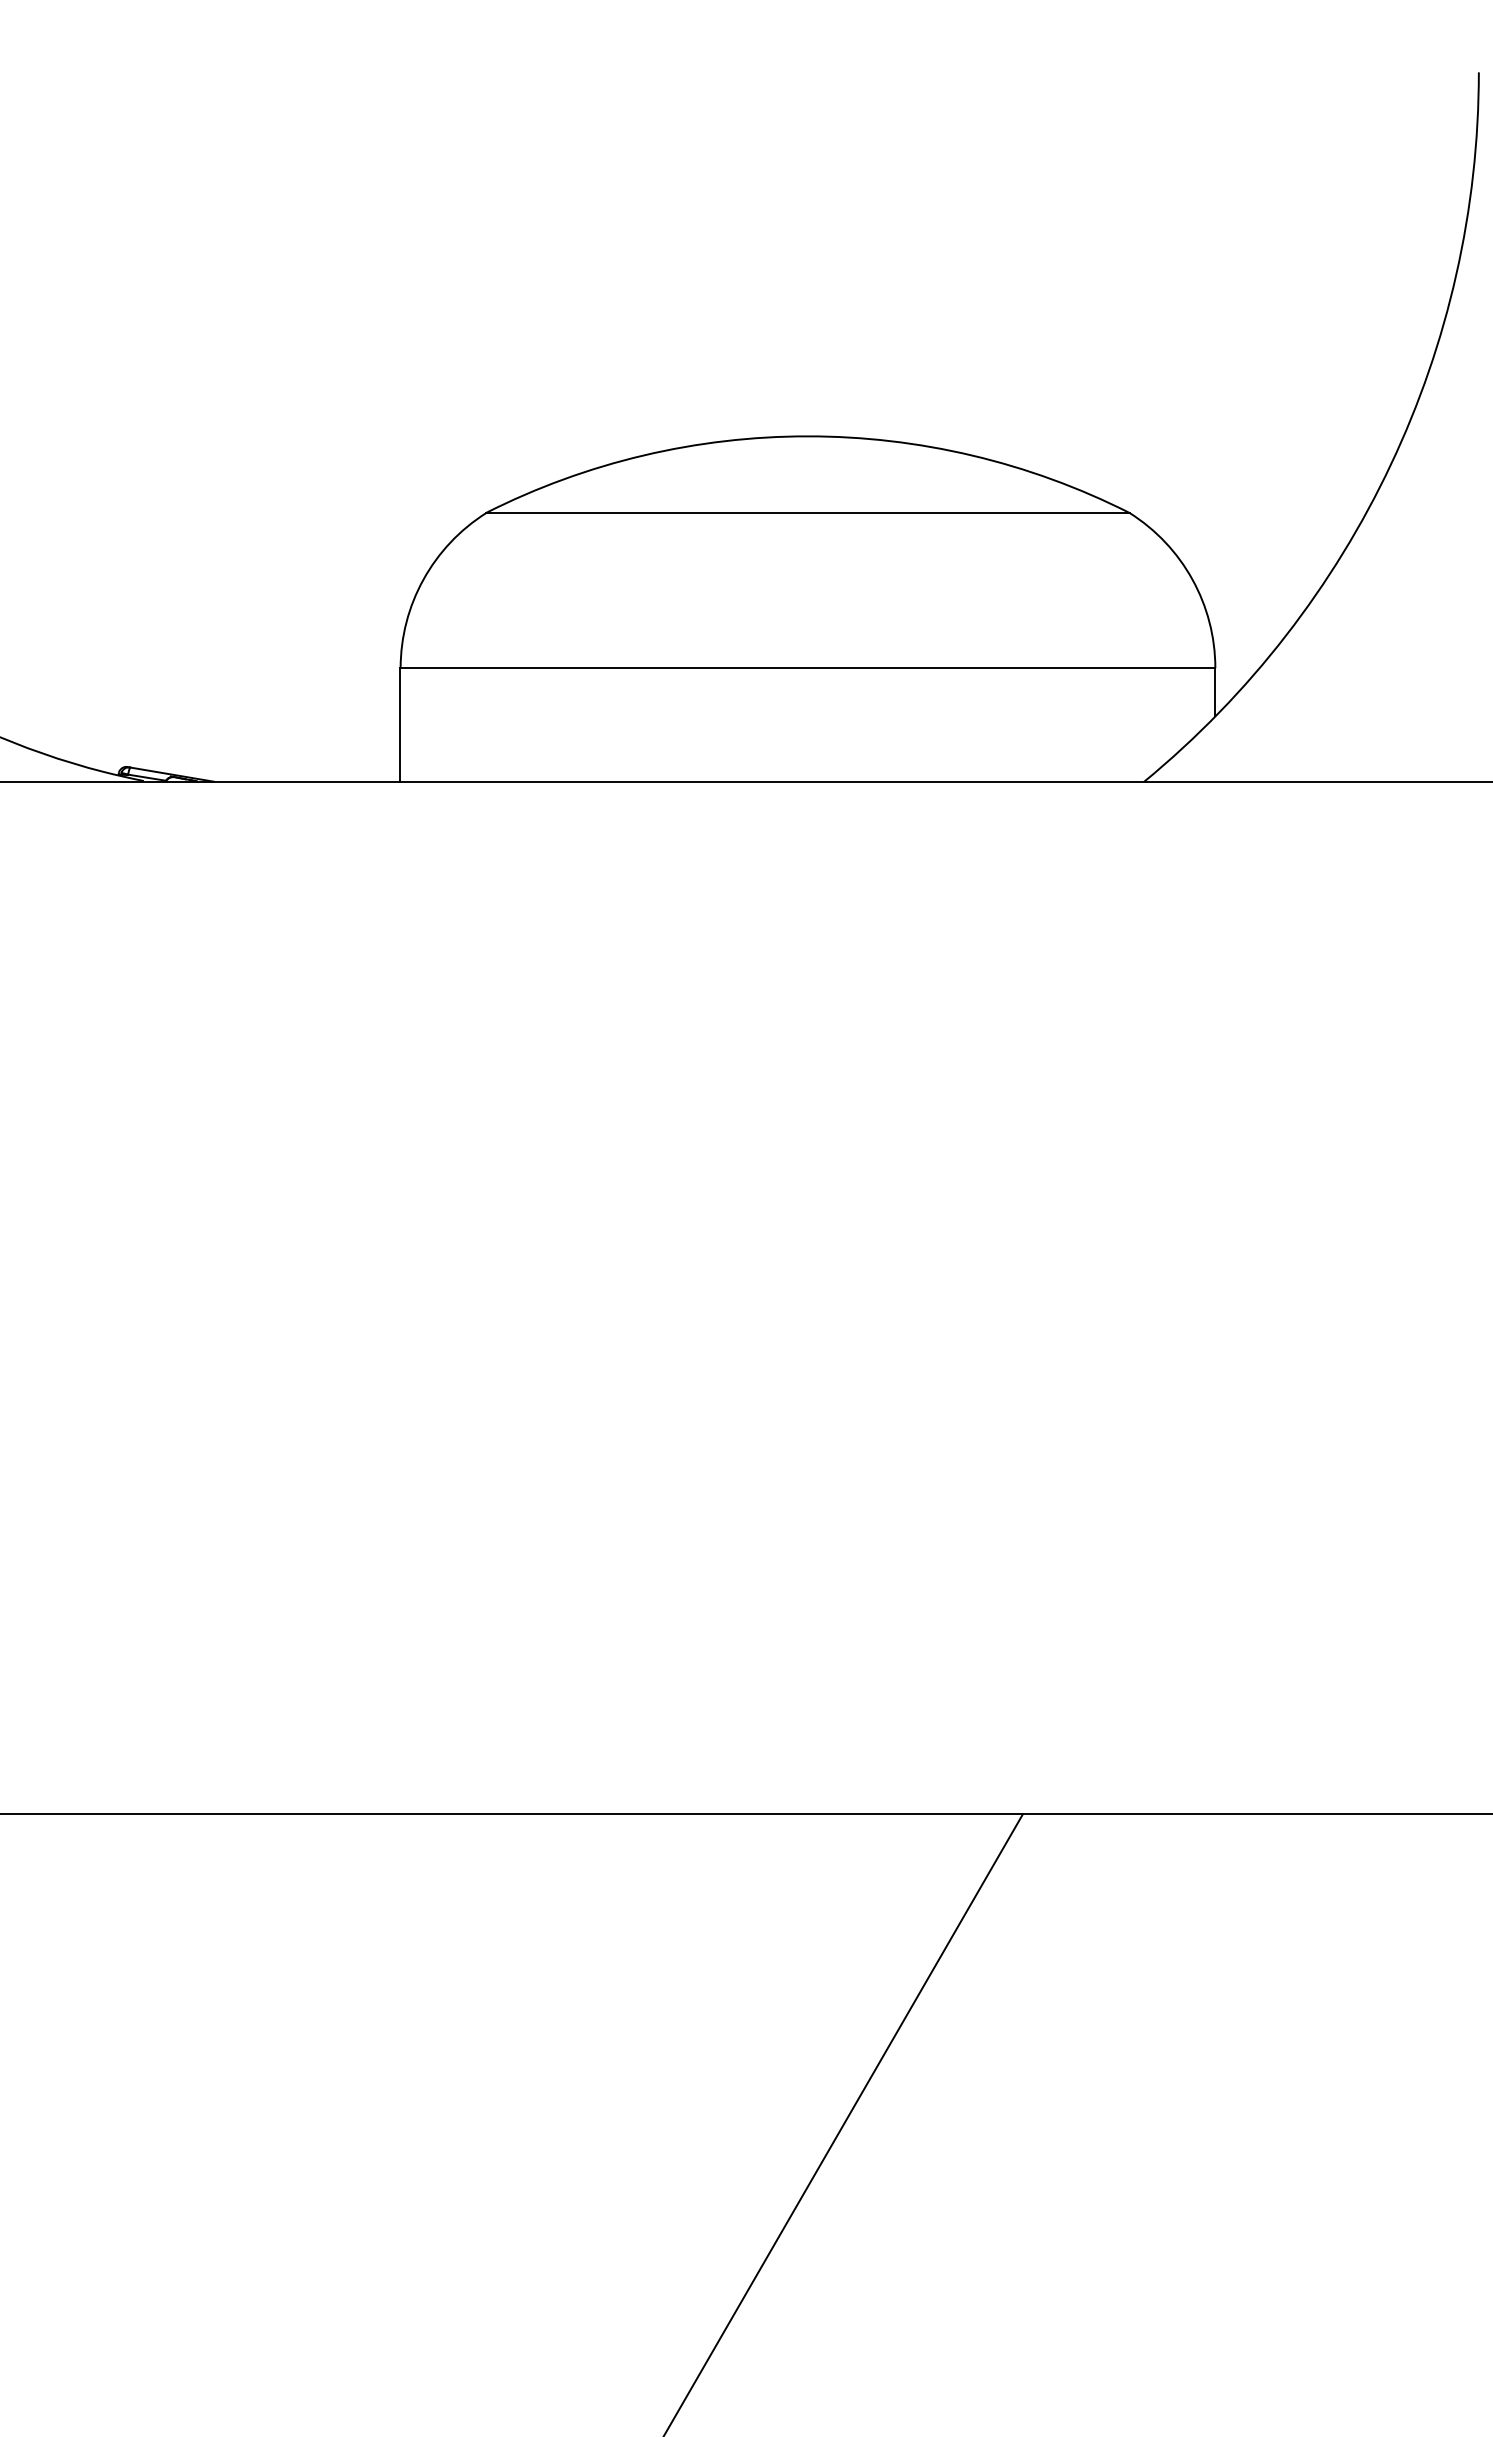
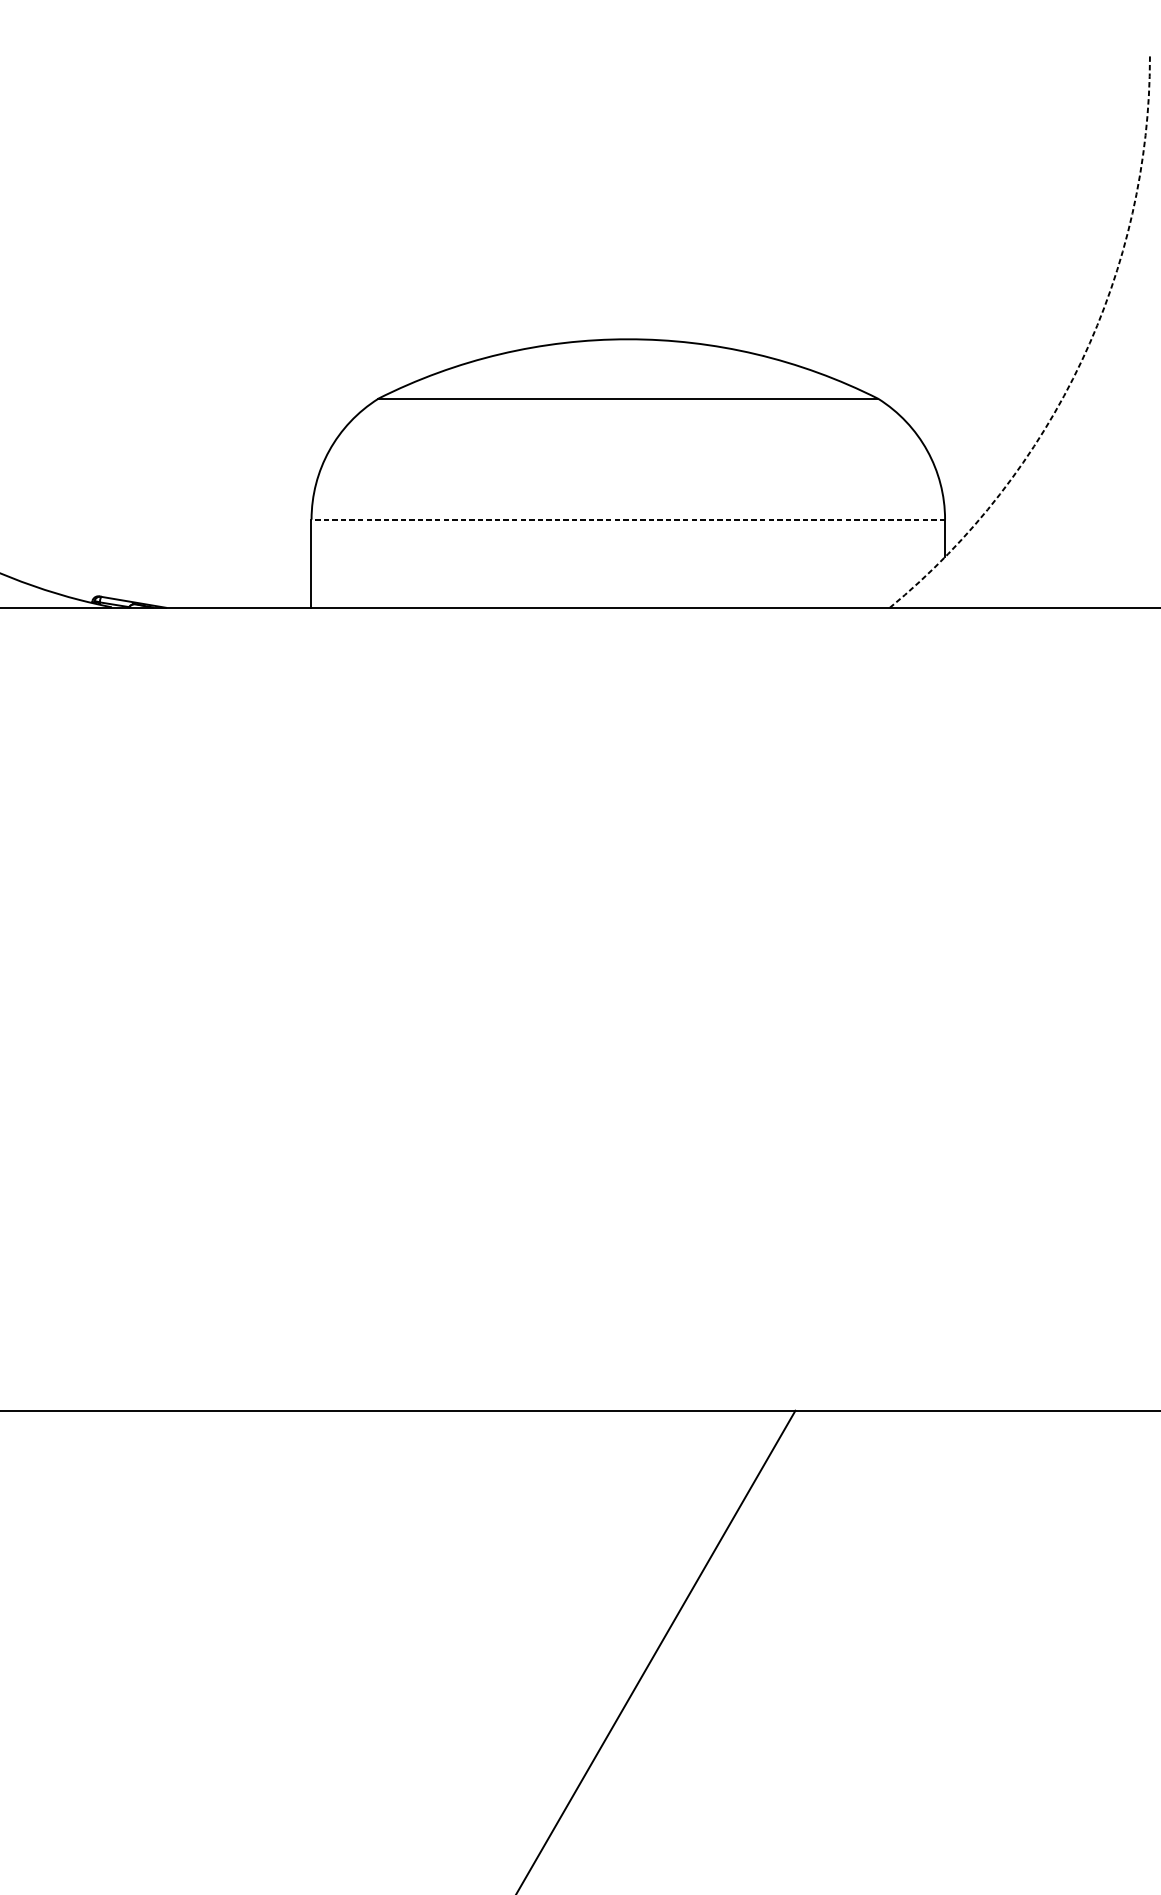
arc: (1391, 464) -> (1082, 361), solid -> dashed
line: (807, 668) -> (627, 519), solid -> dashed

